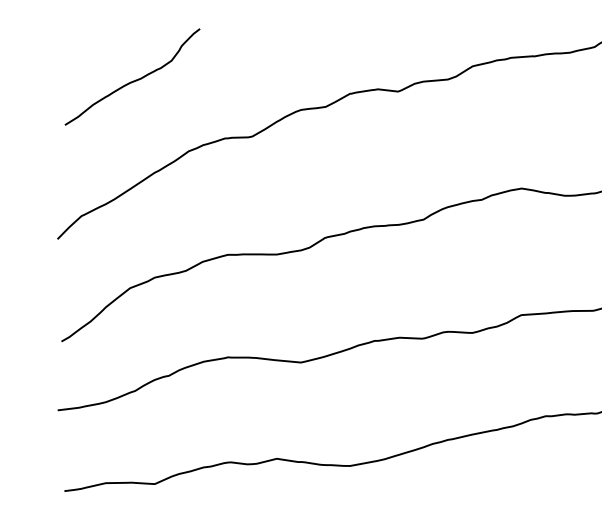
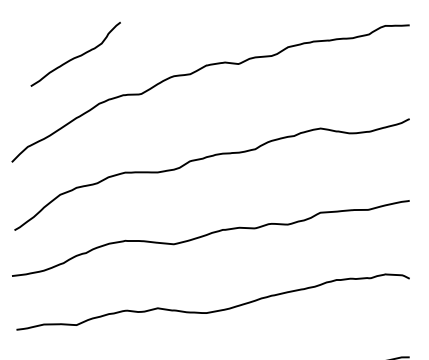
curve: (132, 80) -> (75, 56), moved

